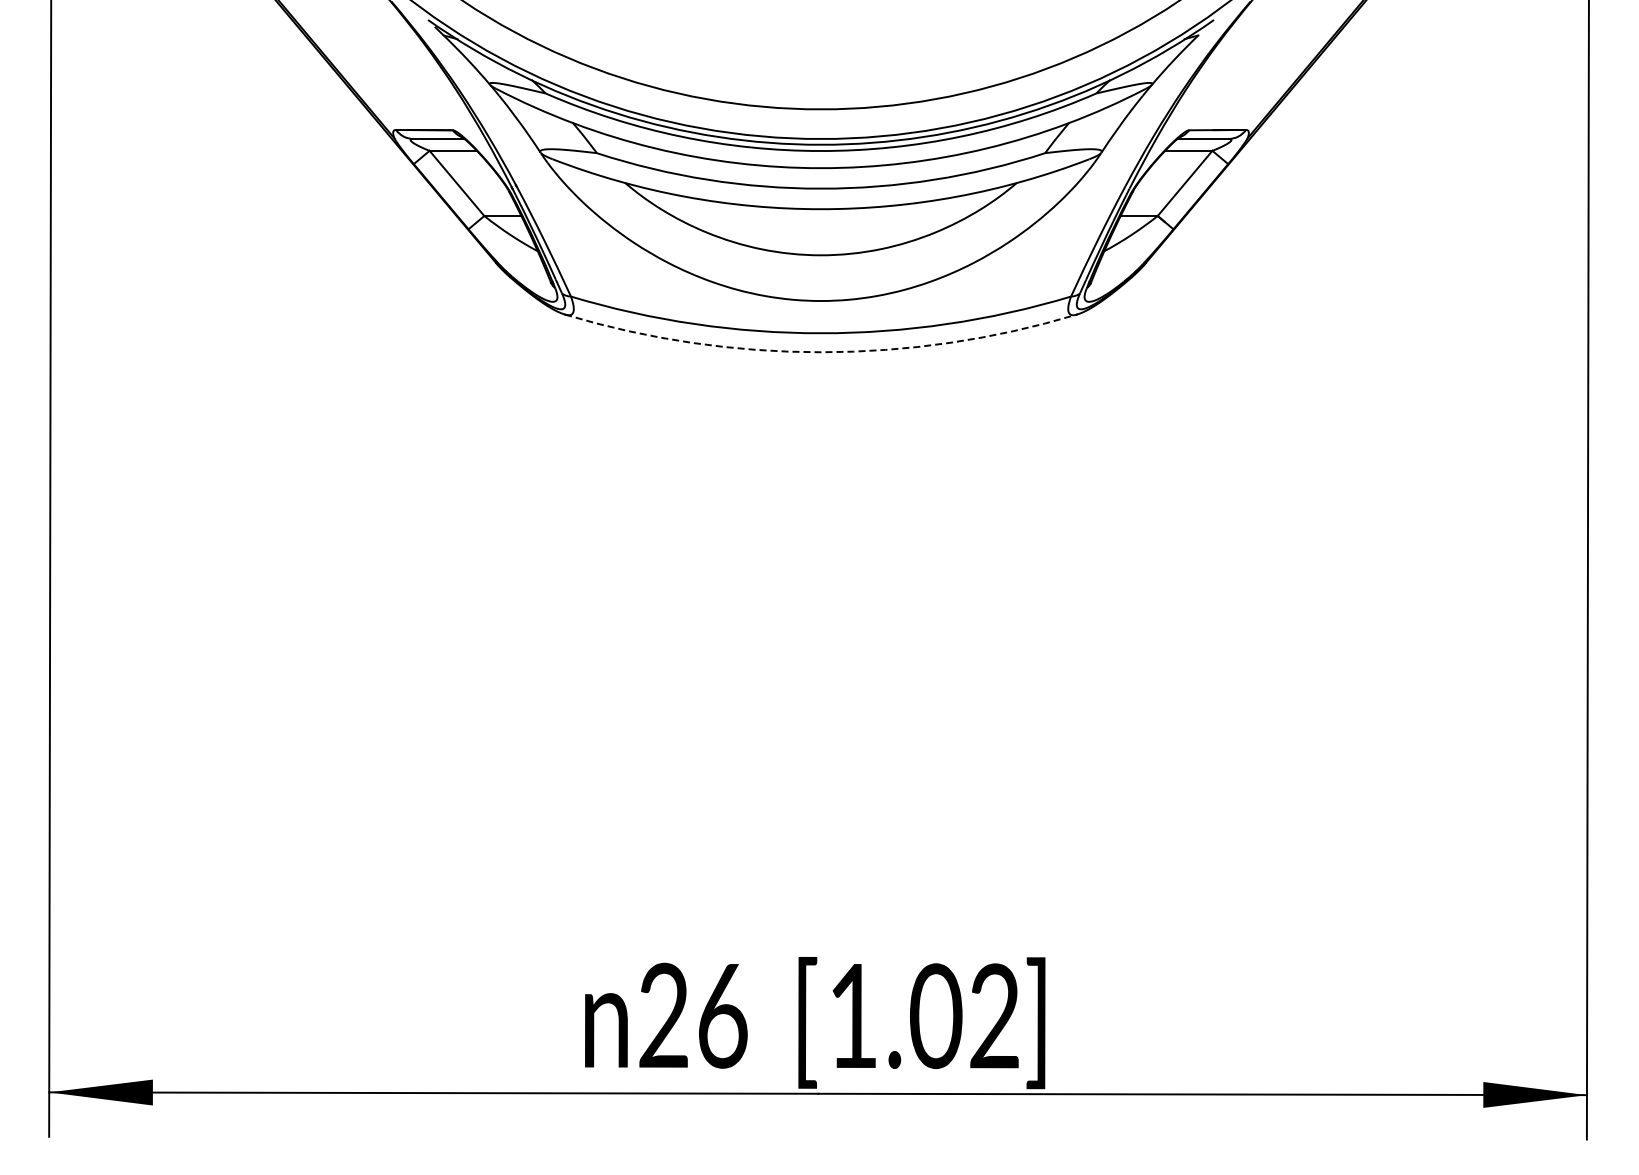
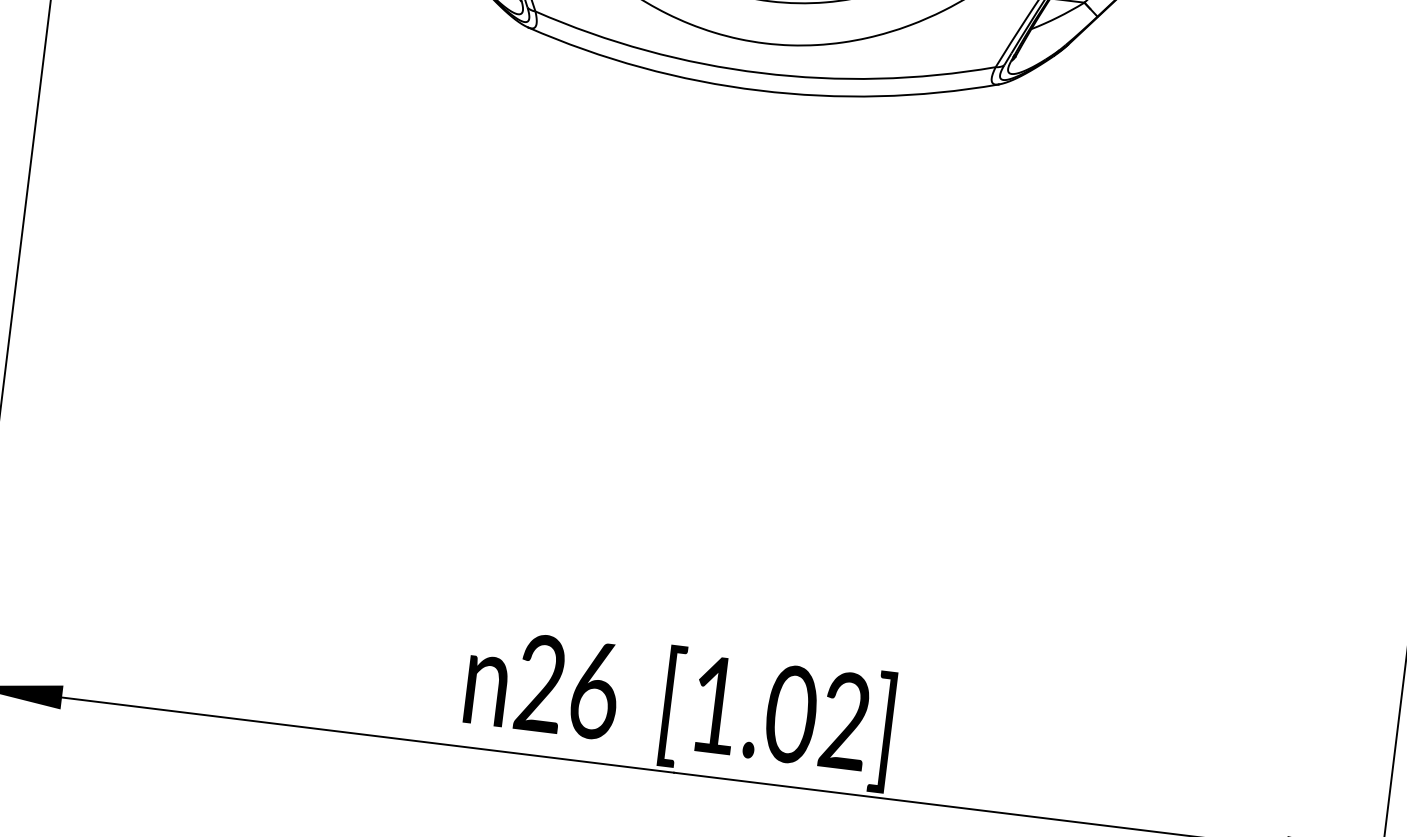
arc: (821, 352) -> (759, 90), dashed -> solid

